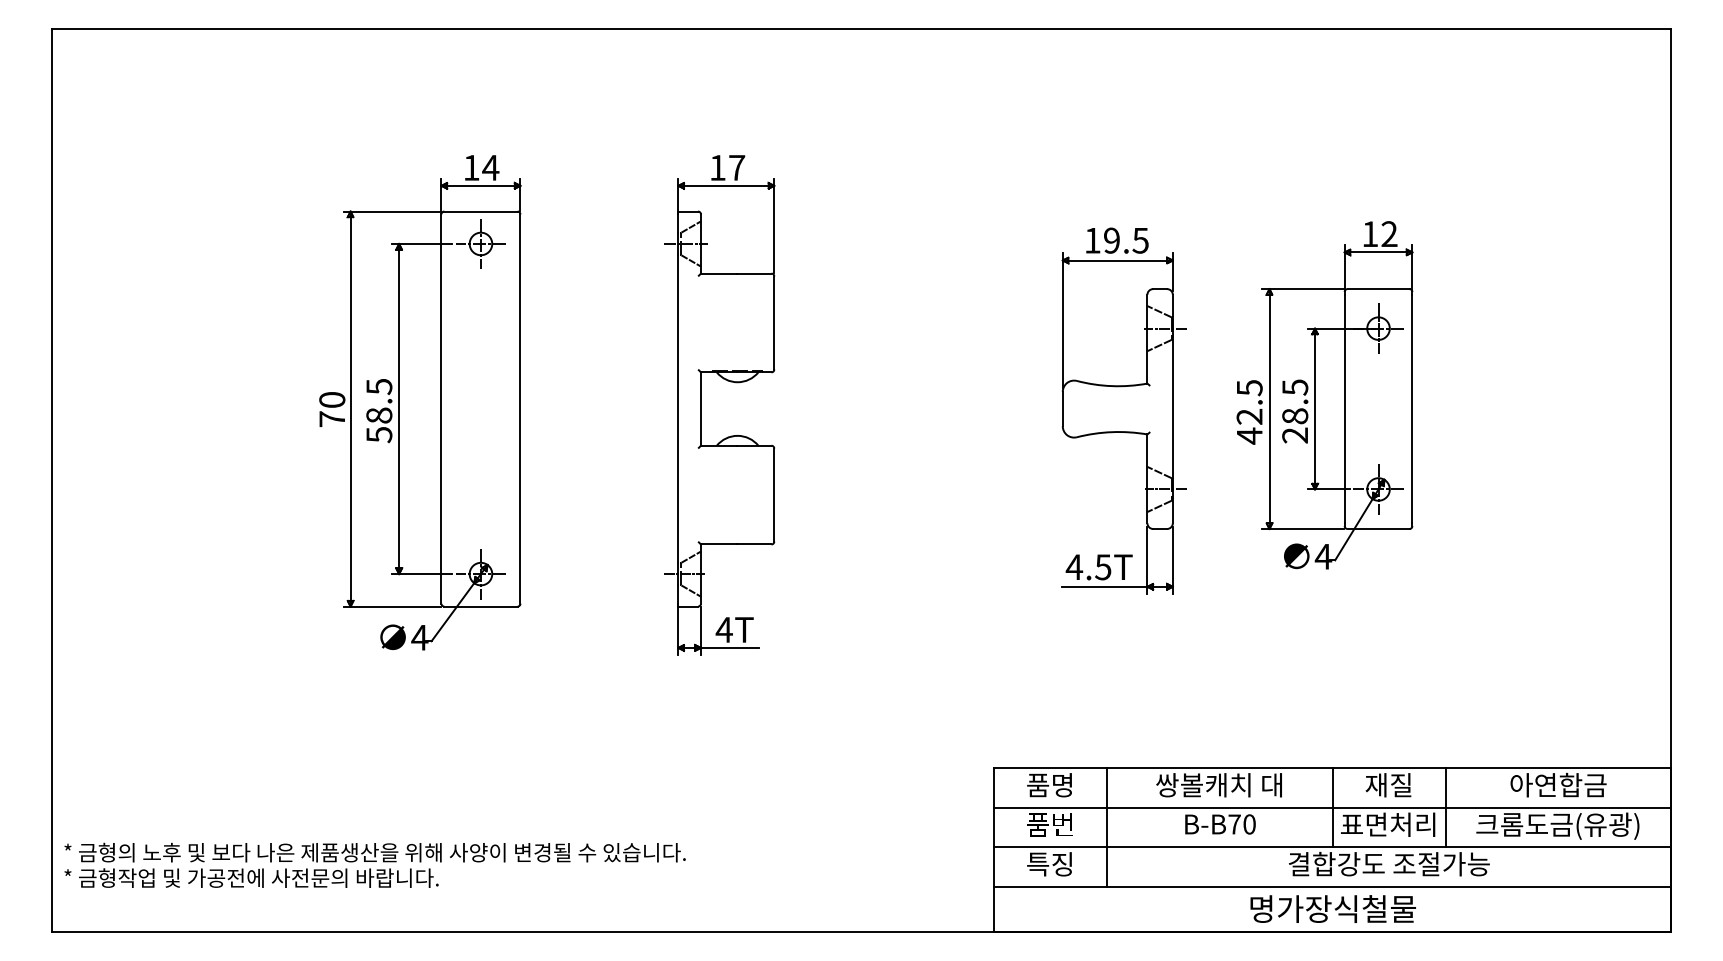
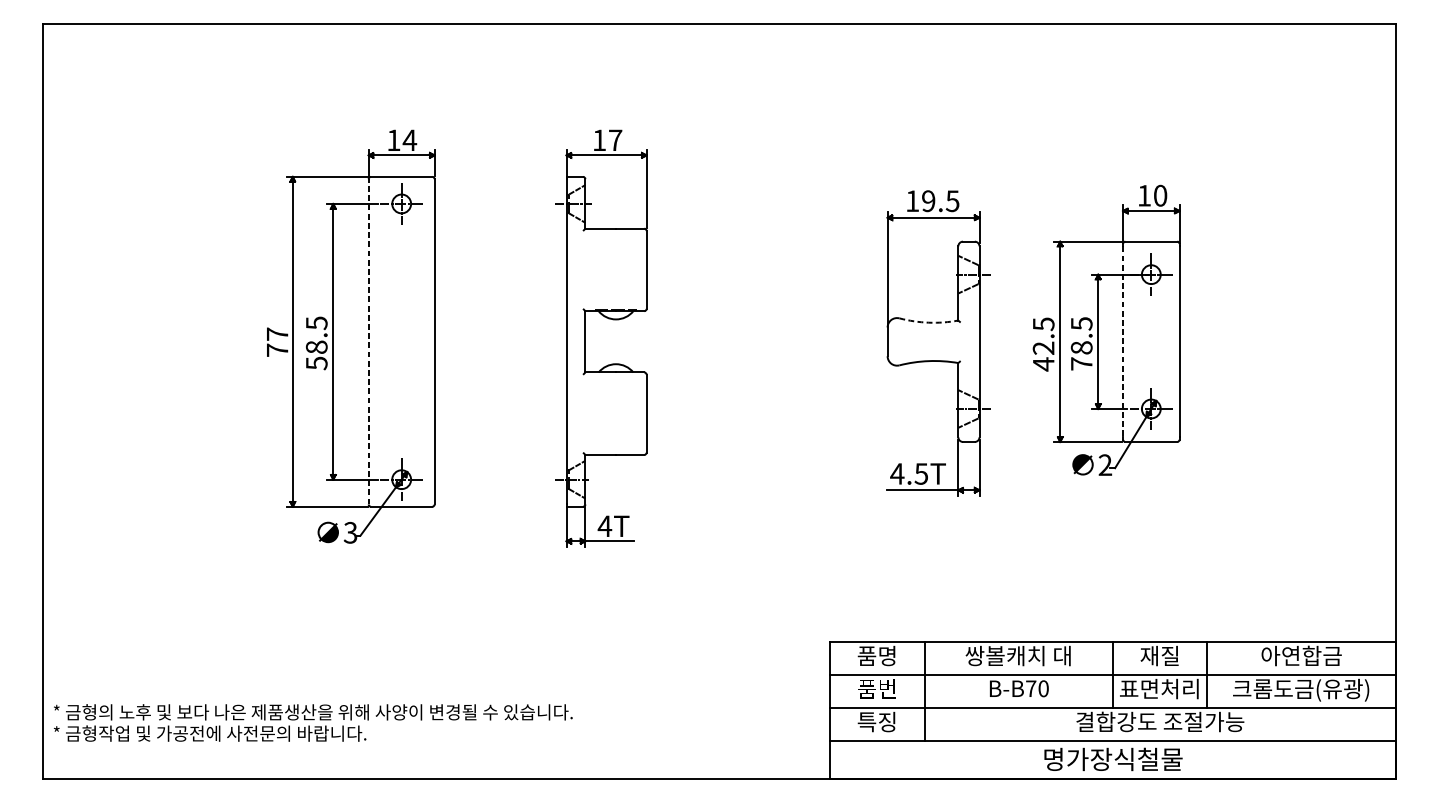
text: (1389, 234) -> (1160, 196), 12 -> 10
arc: (1112, 386) -> (929, 322), solid -> dashed
text: (332, 399) -> (277, 333), 70 -> 77
line: (441, 409) -> (368, 342), solid -> dashed
line: (1344, 409) -> (1122, 342), solid -> dashed
text: (1294, 435) -> (1081, 363), 28.5 -> 78.5
text: (1323, 556) -> (1105, 464), 4 -> 2
text: (419, 637) -> (350, 532), 4 -> 3

